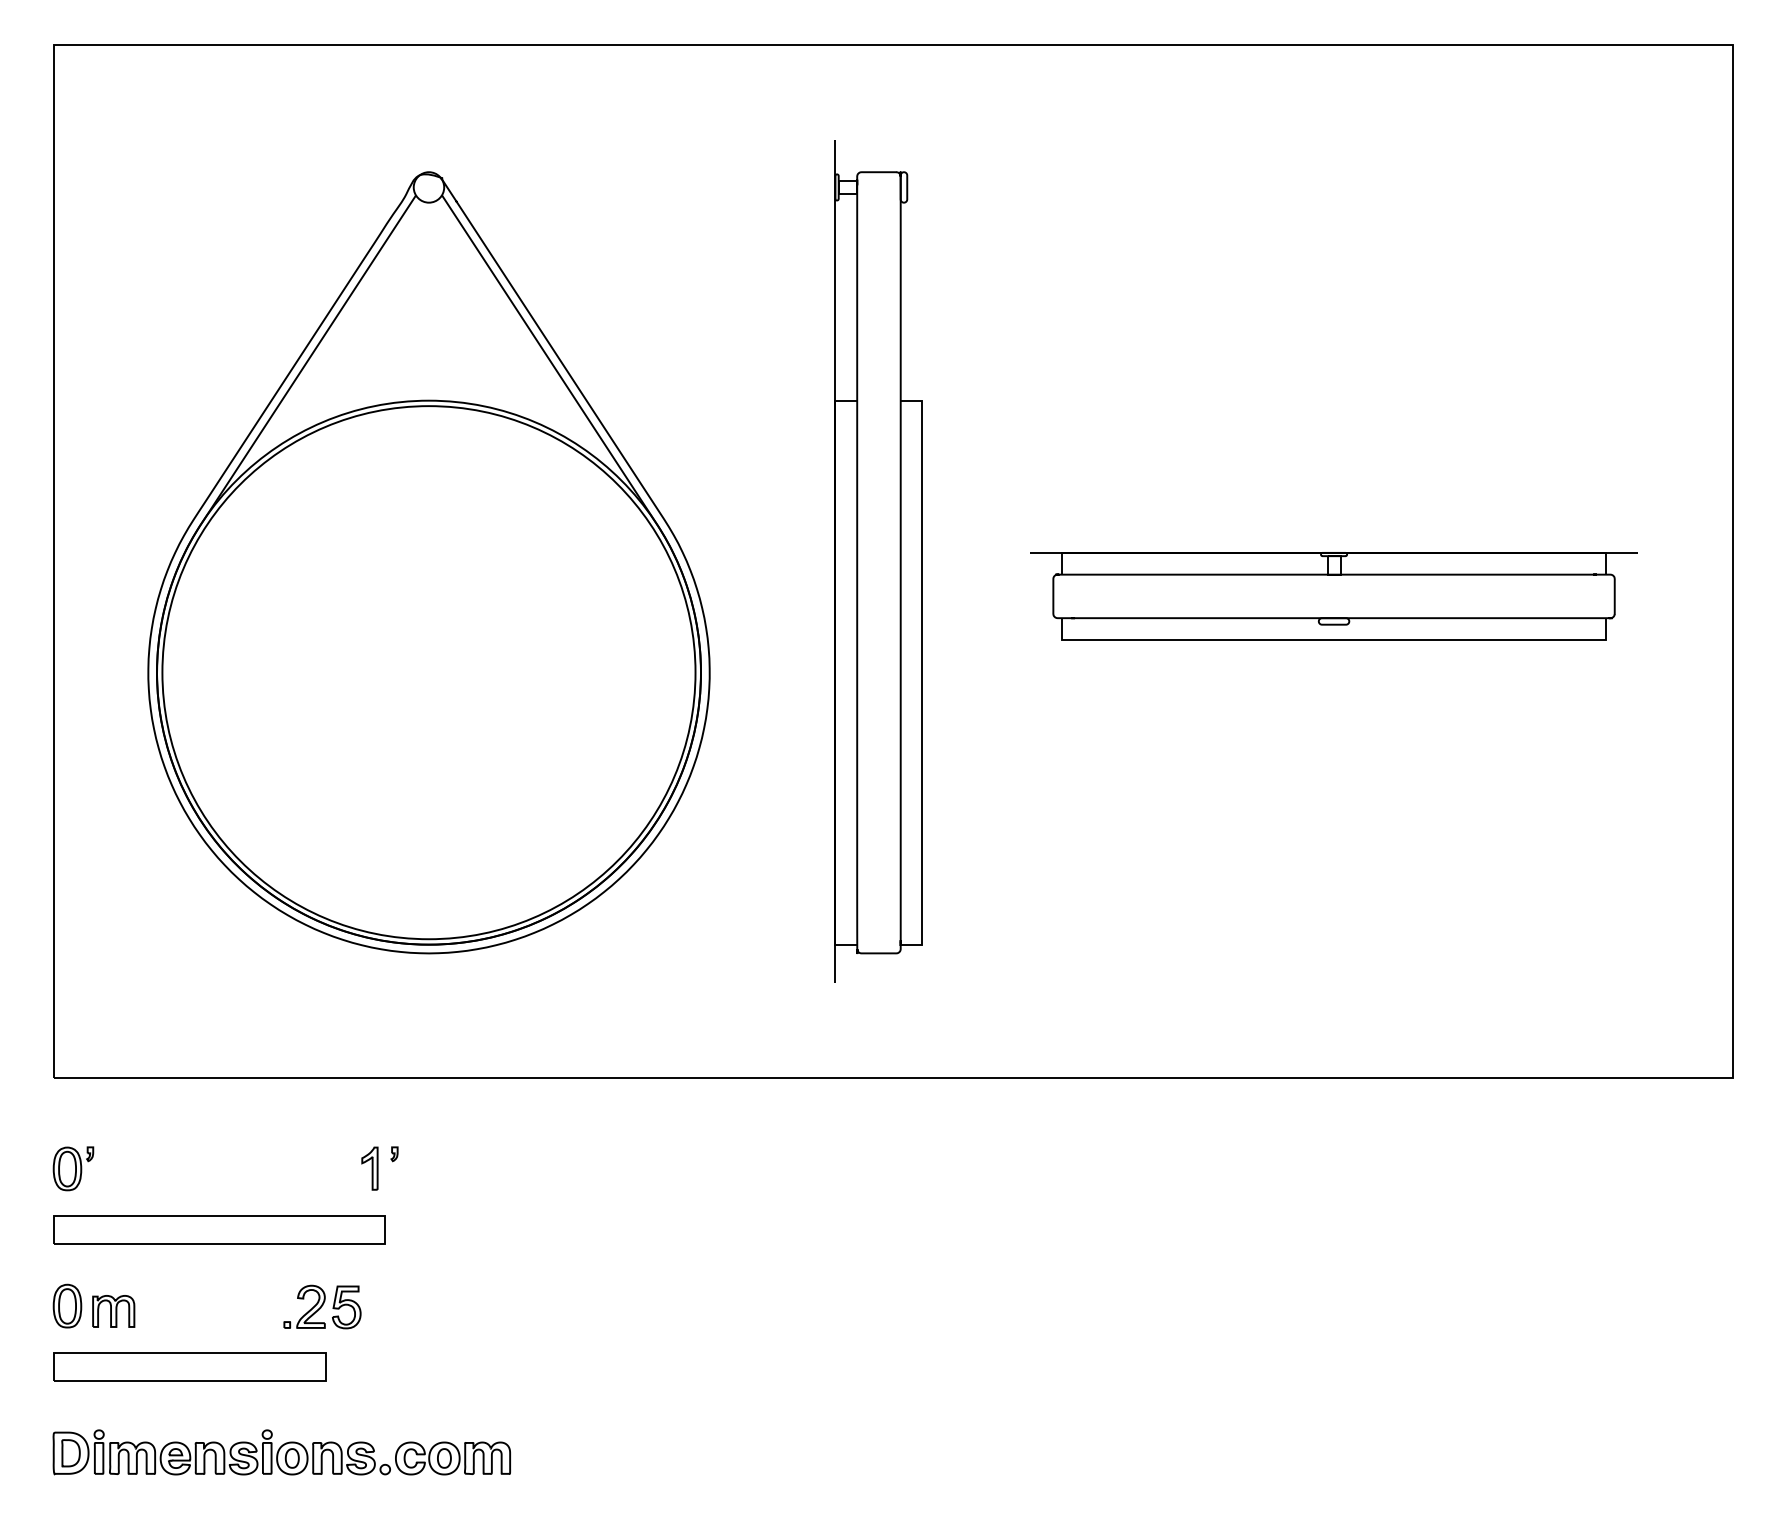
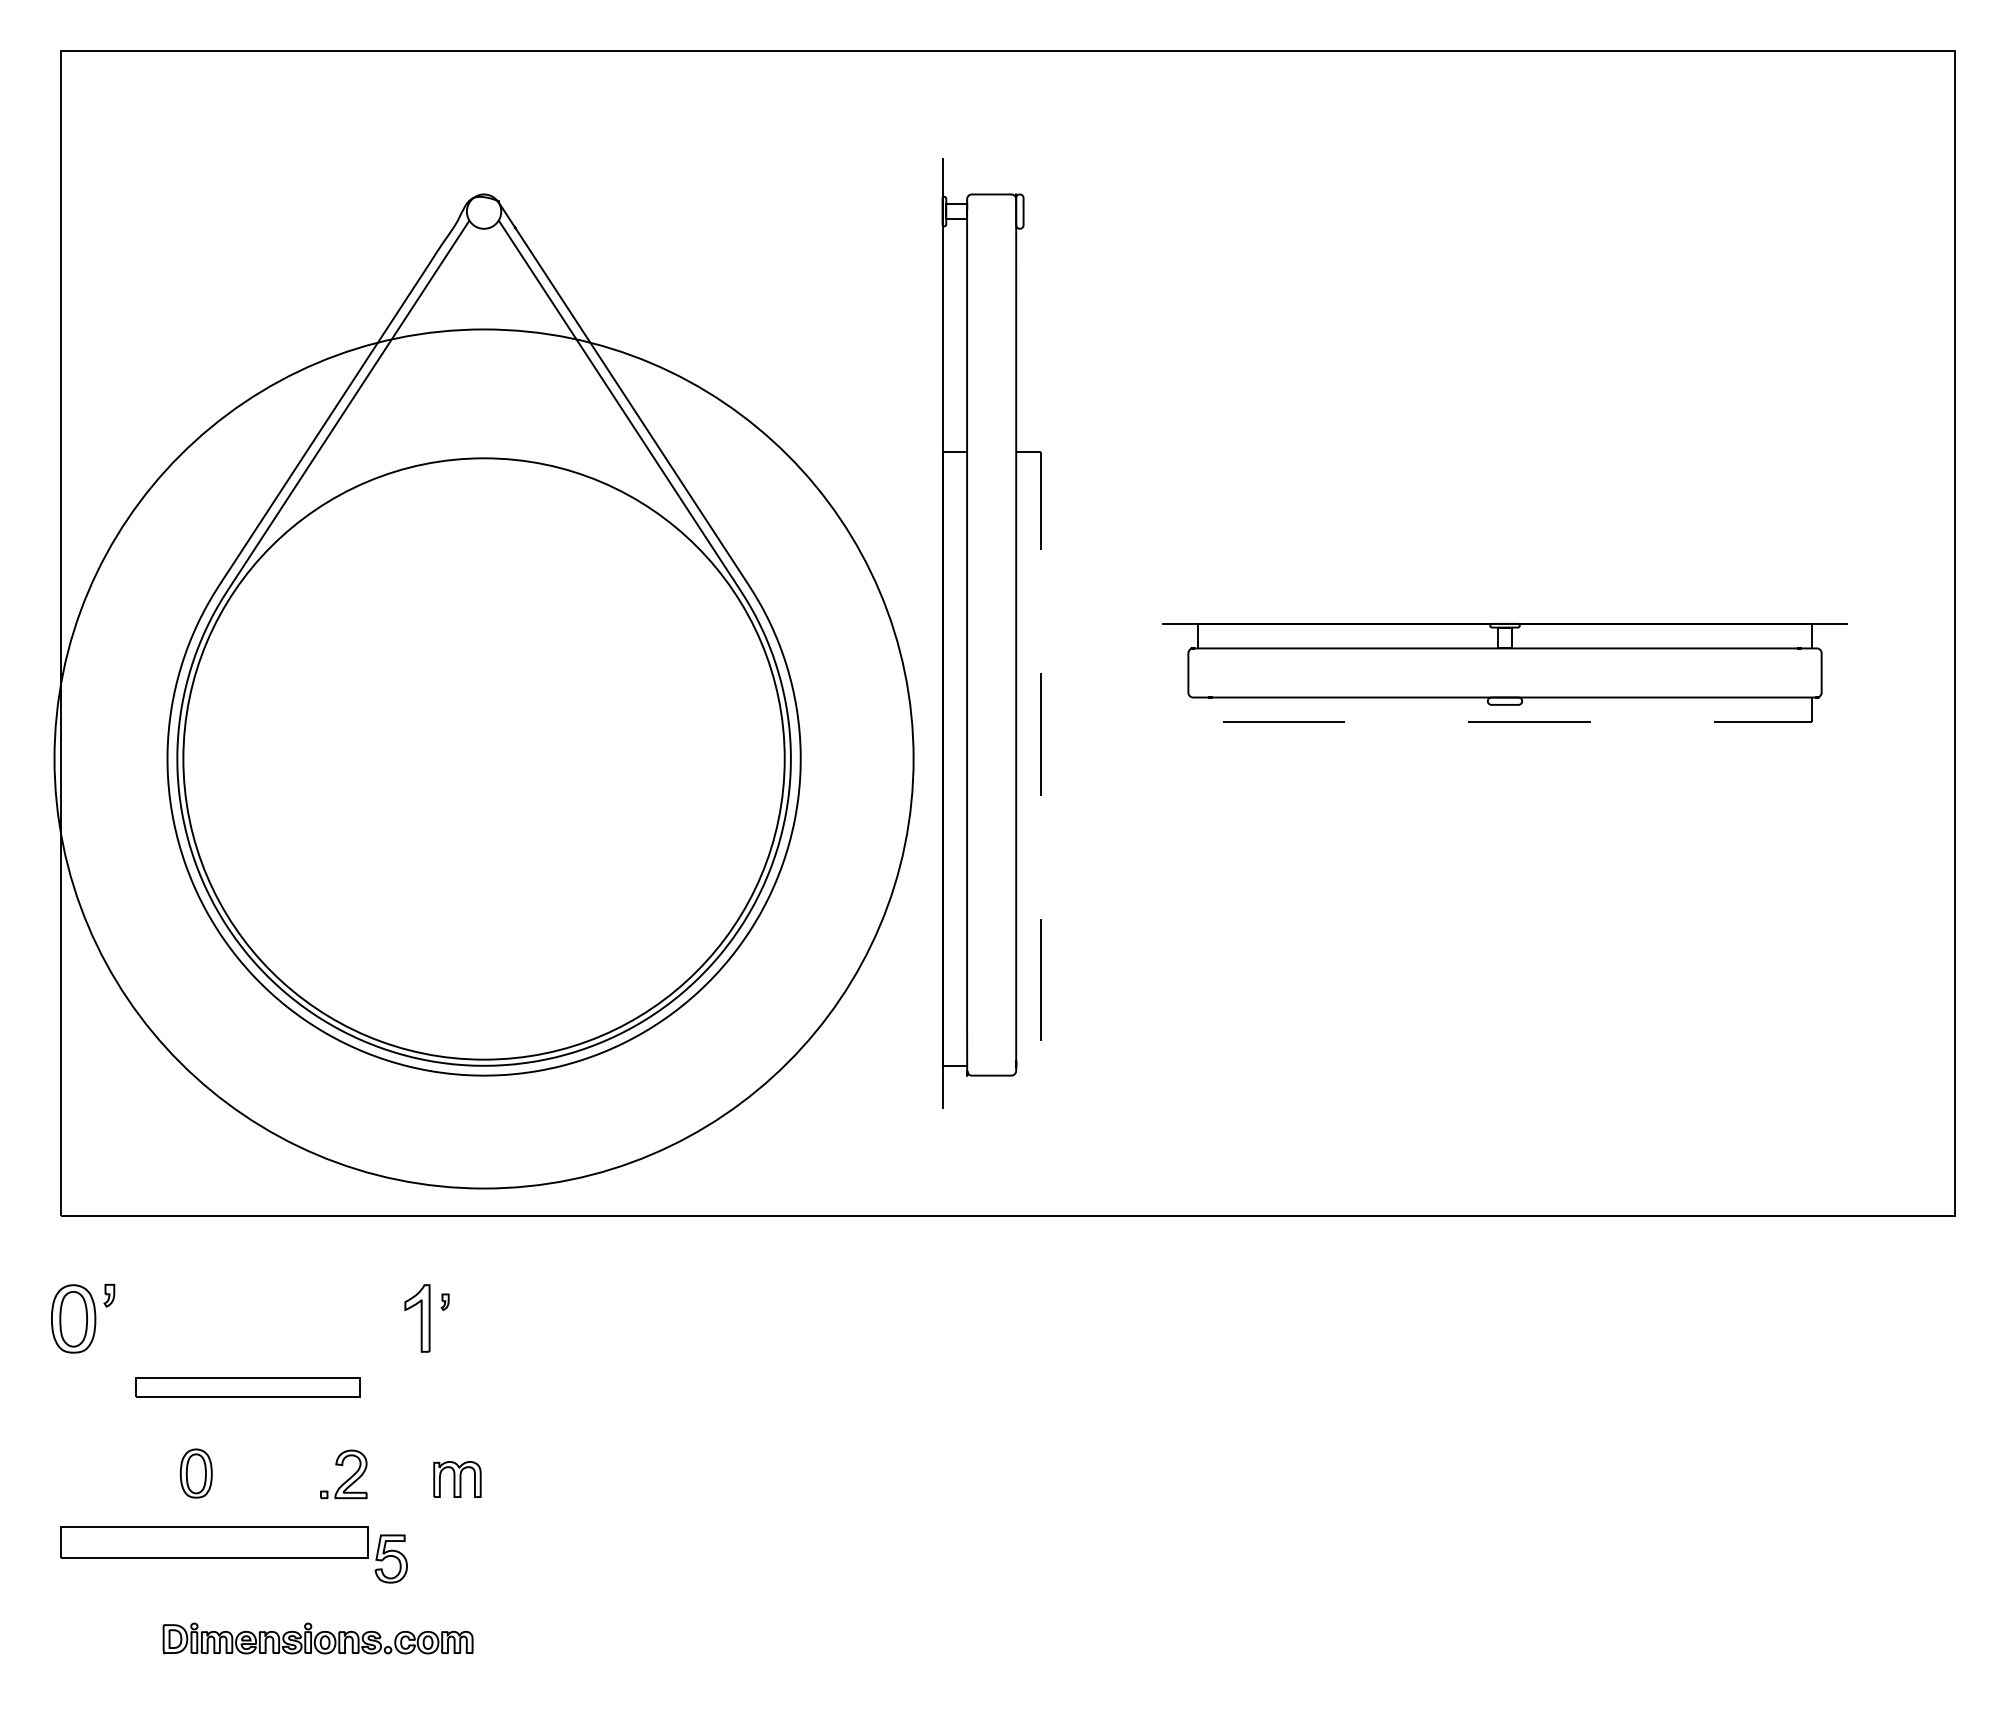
line: (1334, 640) -> (1505, 722), solid -> dashed
circle: (428, 672) -> (483, 758), size x1.4
line: (922, 673) -> (1040, 759), solid -> dashed
part: (72, 1168) -> (82, 1318), size x1.4
part: (369, 1168) -> (417, 1318), size x1.4
part: (219, 1229) -> (247, 1387), size x0.6
part: (66, 1306) -> (195, 1473), moved
part: (346, 1306) -> (390, 1558), moved
part: (113, 1311) -> (457, 1479), moved
part: (281, 1452) -> (317, 1638), size x0.6

